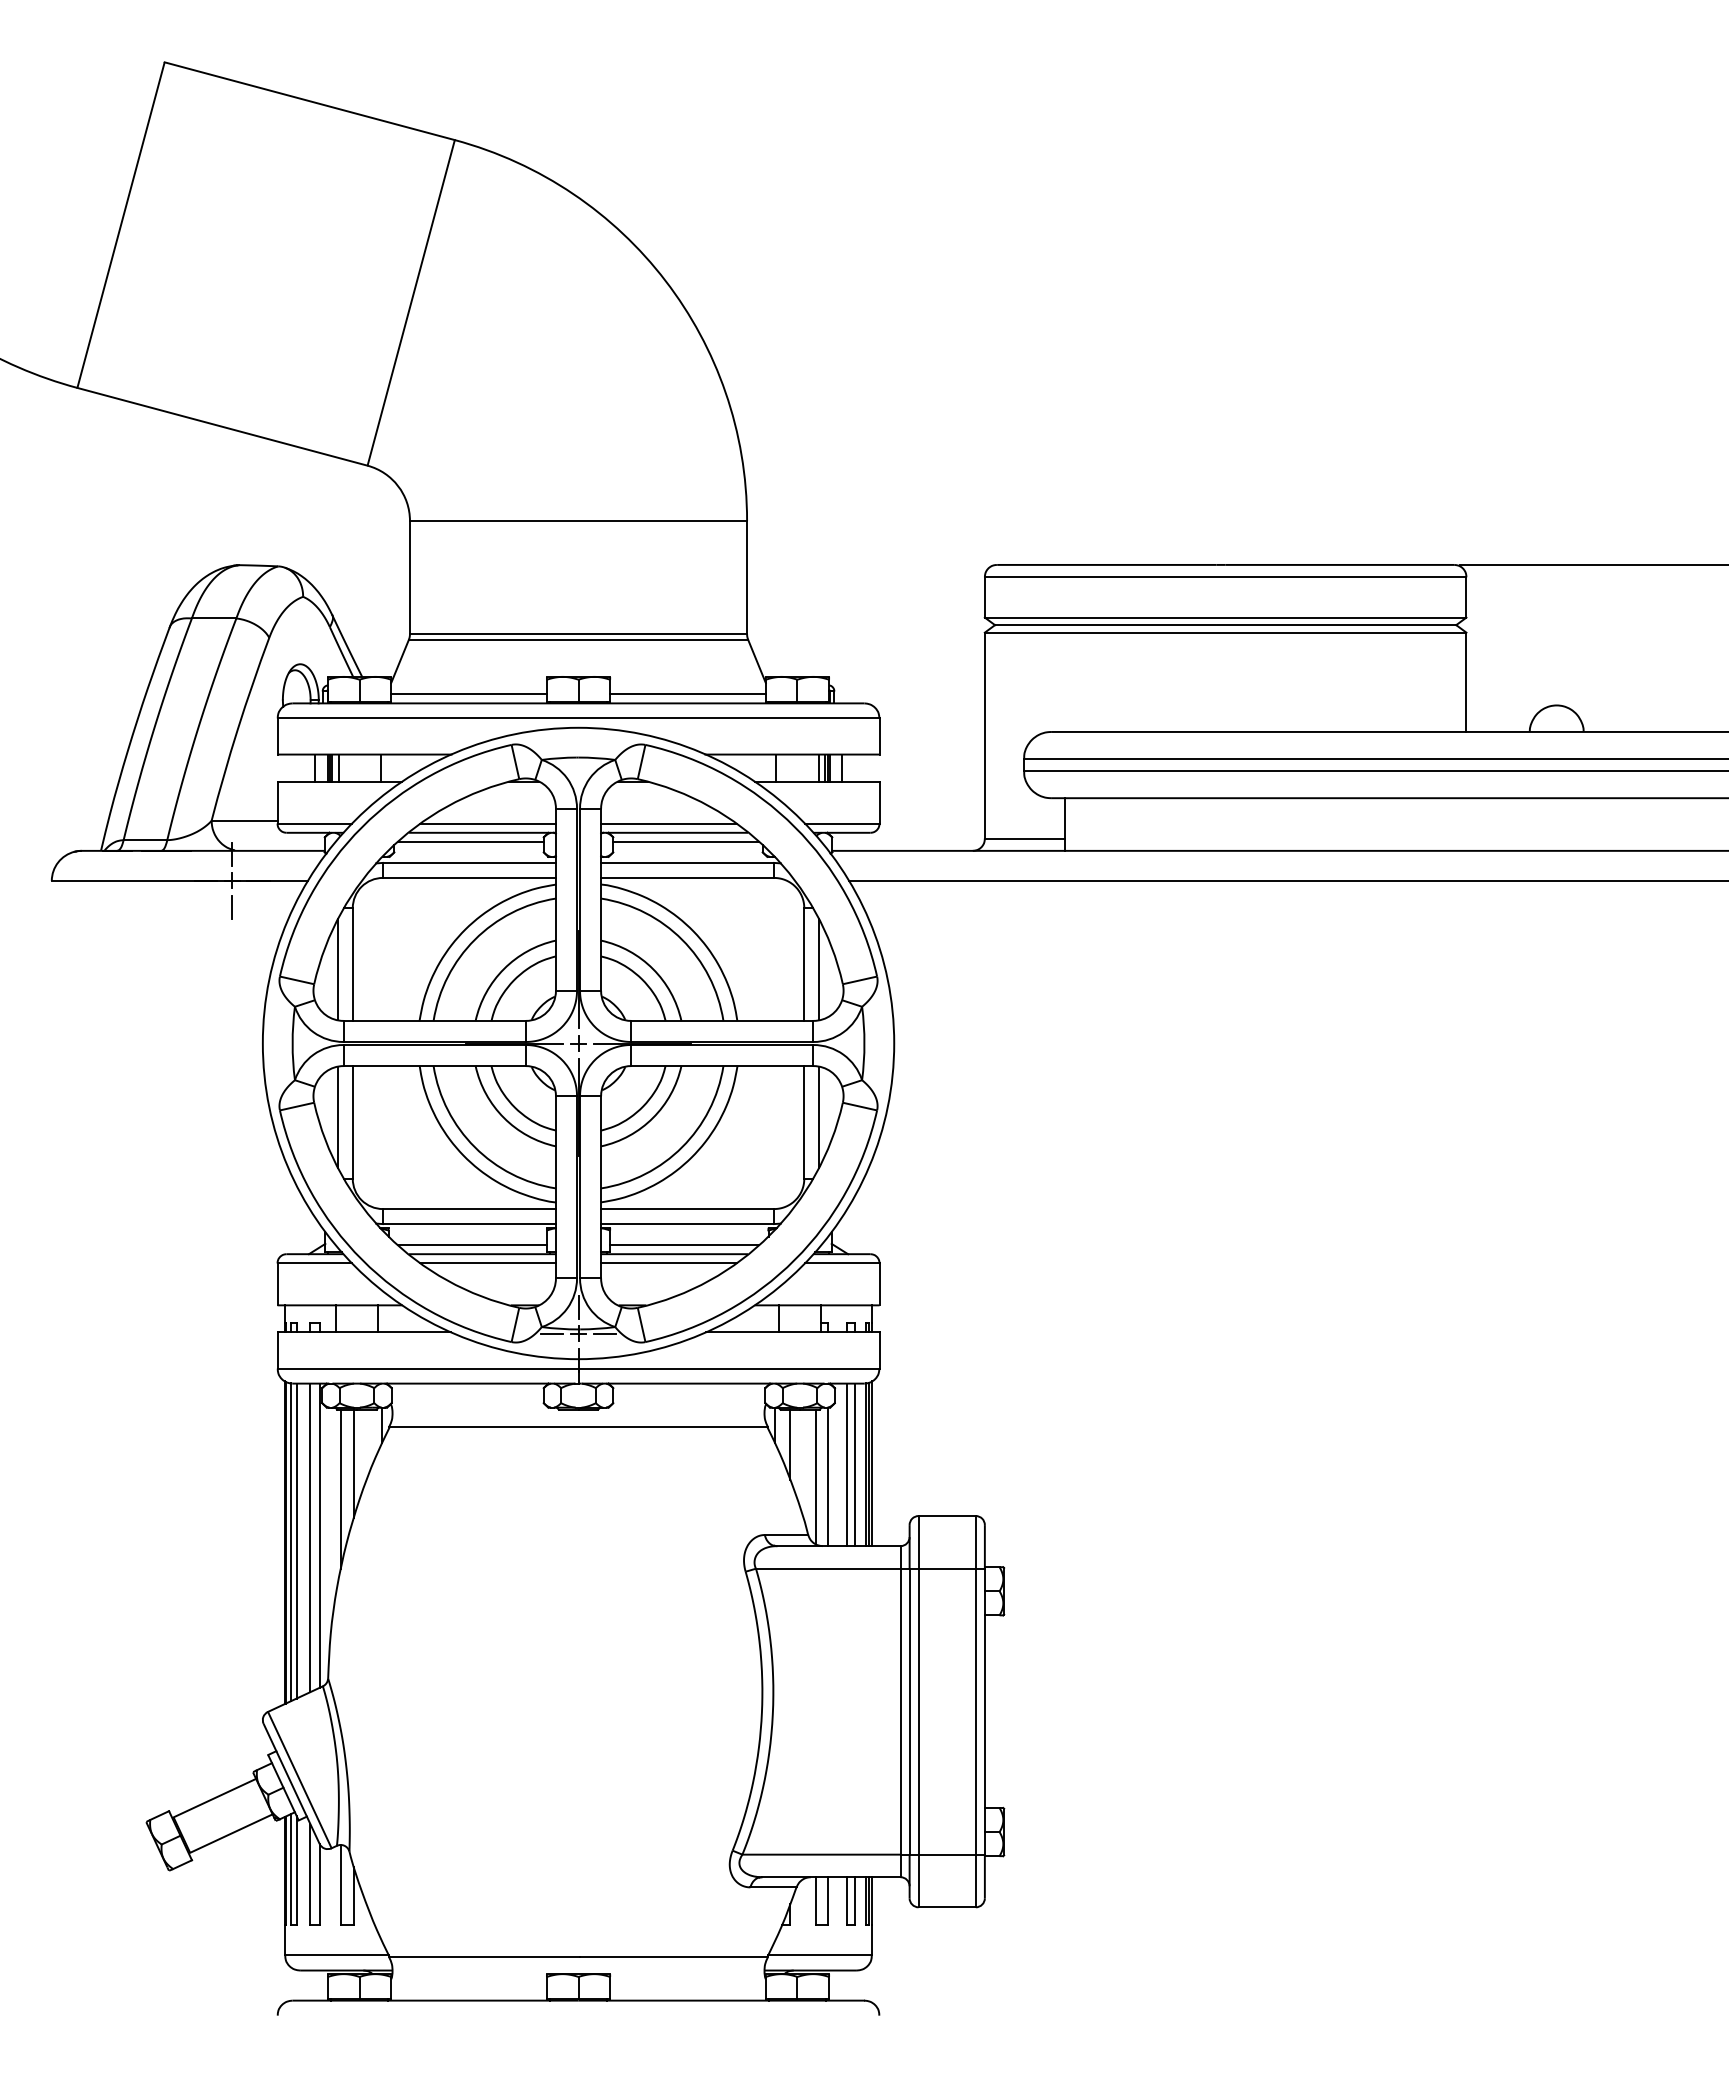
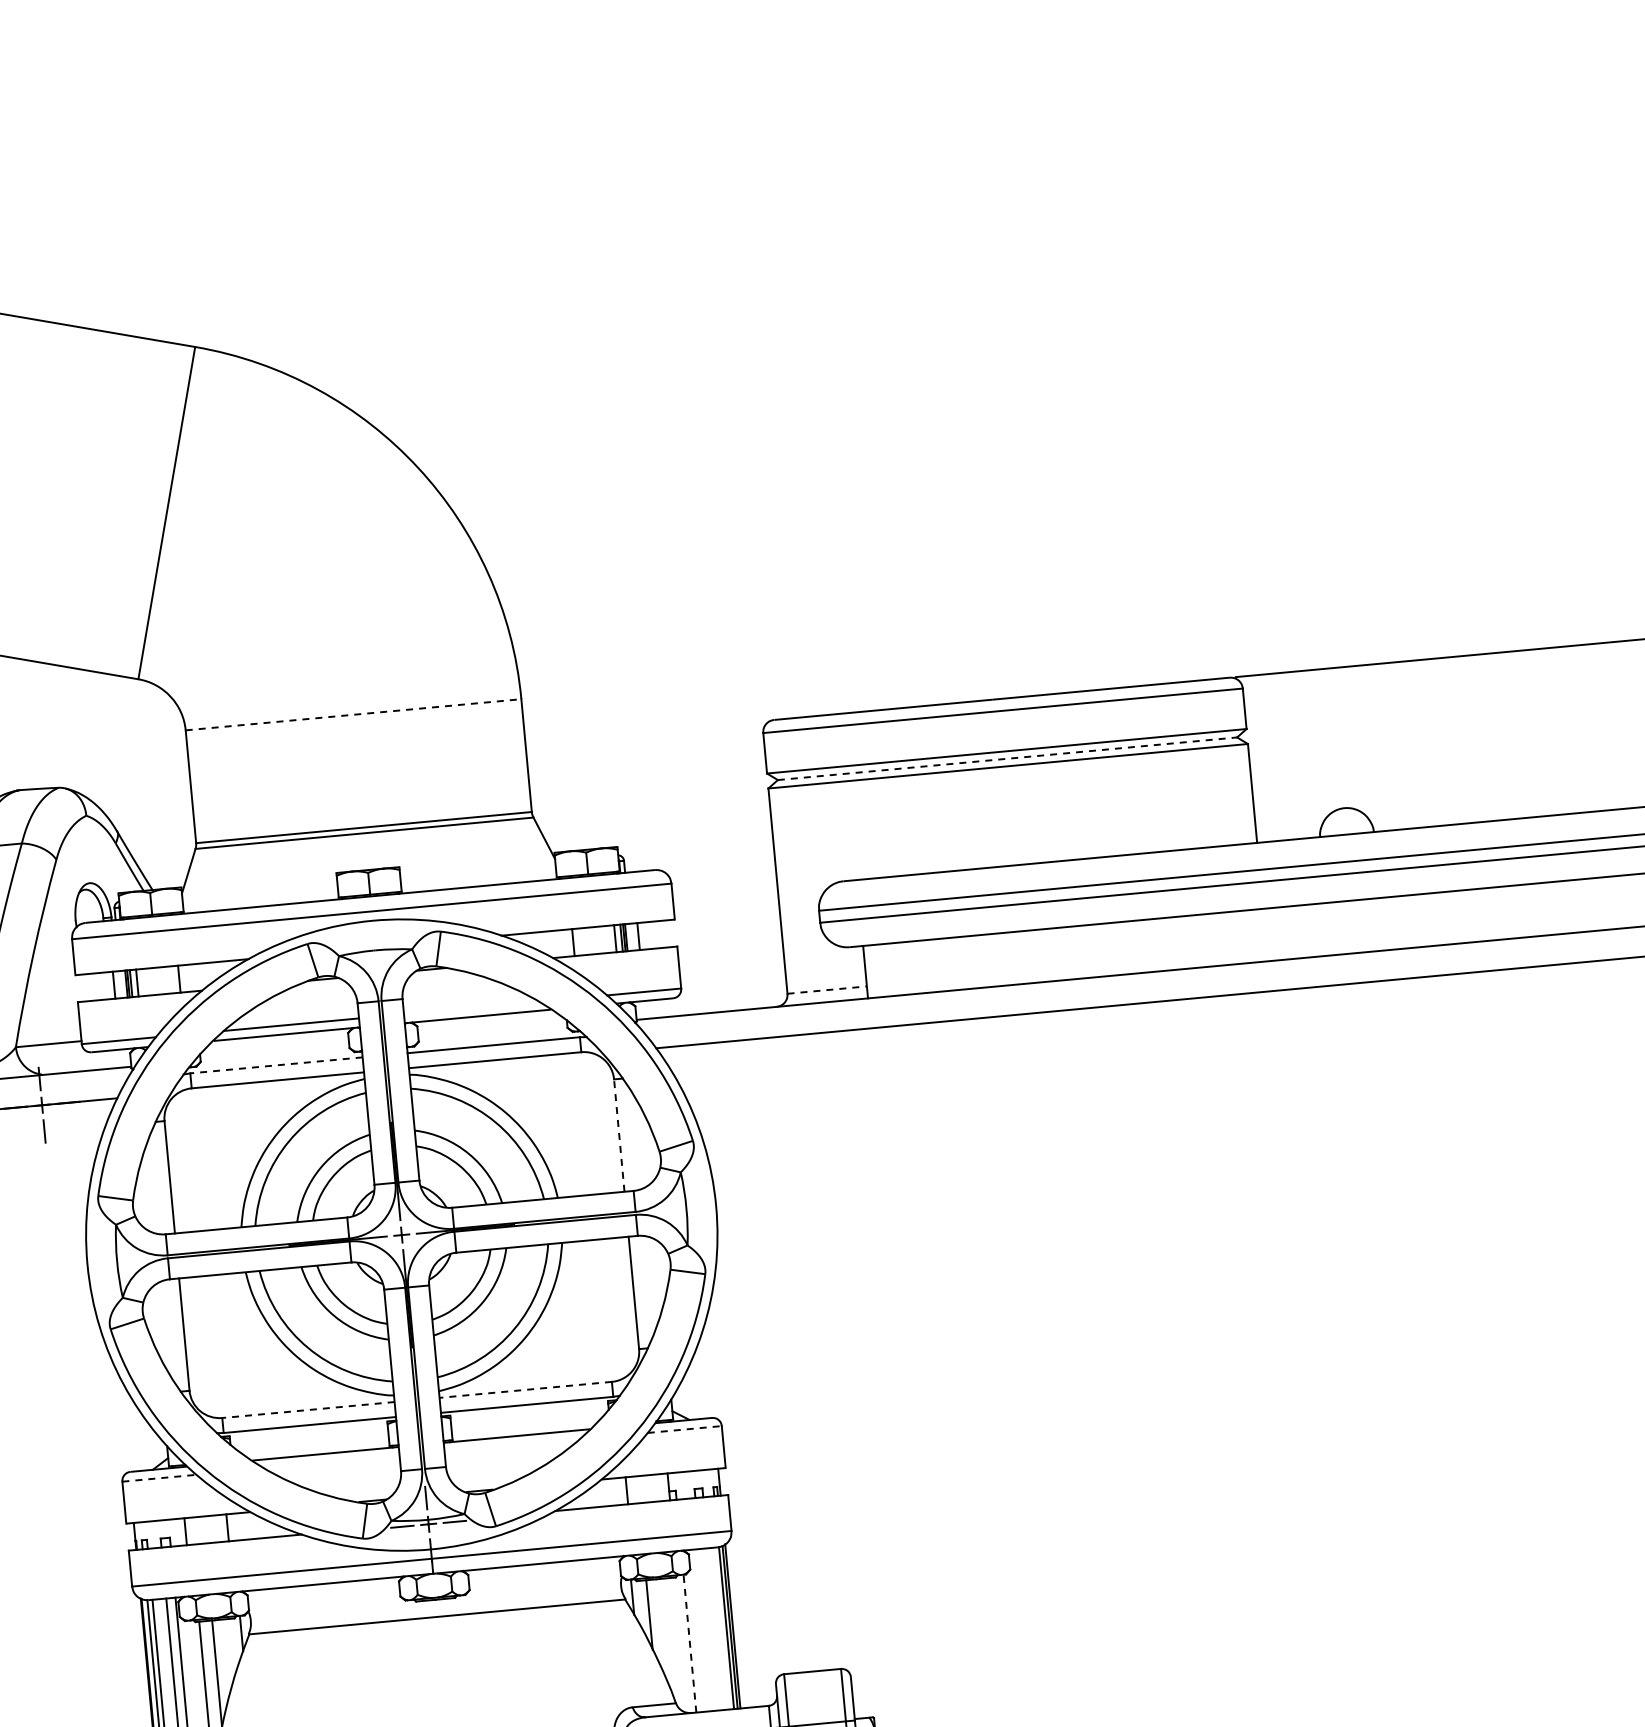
line: (578, 520) -> (353, 714), solid -> dashed
line: (1225, 625) -> (1007, 759), solid -> dashed
line: (468, 694) -> (260, 897), removed
line: (687, 694) -> (478, 877), removed
line: (668, 823) -> (471, 1007), removed
line: (1024, 838) -> (826, 989), solid -> dashed
line: (470, 841) -> (275, 1043), removed
line: (686, 841) -> (490, 1024), removed
line: (469, 862) -> (276, 1064), solid -> dashed
line: (804, 963) -> (619, 1134), solid -> dashed
line: (337, 969) -> (154, 1183), removed
line: (819, 969) -> (634, 1139), removed
line: (337, 1116) -> (168, 1330), removed
line: (819, 1116) -> (648, 1285), removed
line: (469, 1209) -> (308, 1410), solid -> dashed
line: (687, 1209) -> (525, 1390), solid -> dashed
line: (471, 1245) -> (313, 1446), removed
line: (684, 1245) -> (525, 1426), removed
line: (315, 1263) -> (160, 1478), solid -> dashed
line: (487, 1263) -> (331, 1462), removed
line: (668, 1263) -> (511, 1445), removed
line: (842, 1263) -> (684, 1429), solid -> dashed
line: (846, 1464) -> (707, 1629), removed
line: (854, 1464) -> (715, 1628), removed
line: (815, 1476) -> (677, 1644), removed
line: (827, 1476) -> (689, 1643), solid -> dashed

